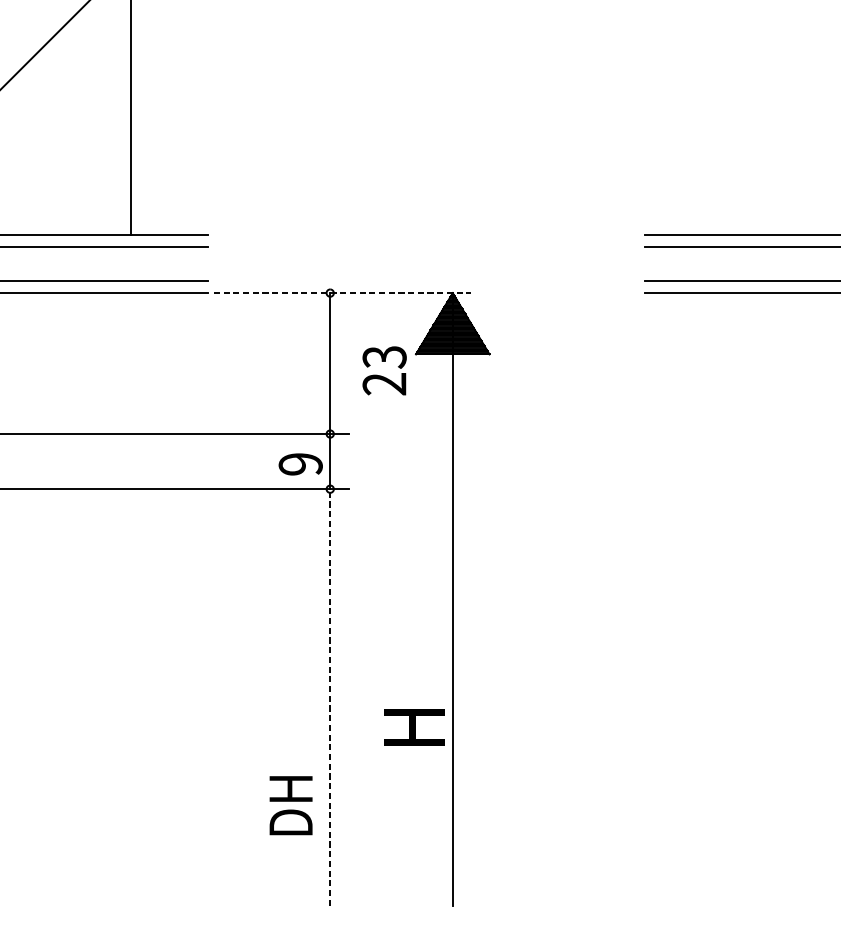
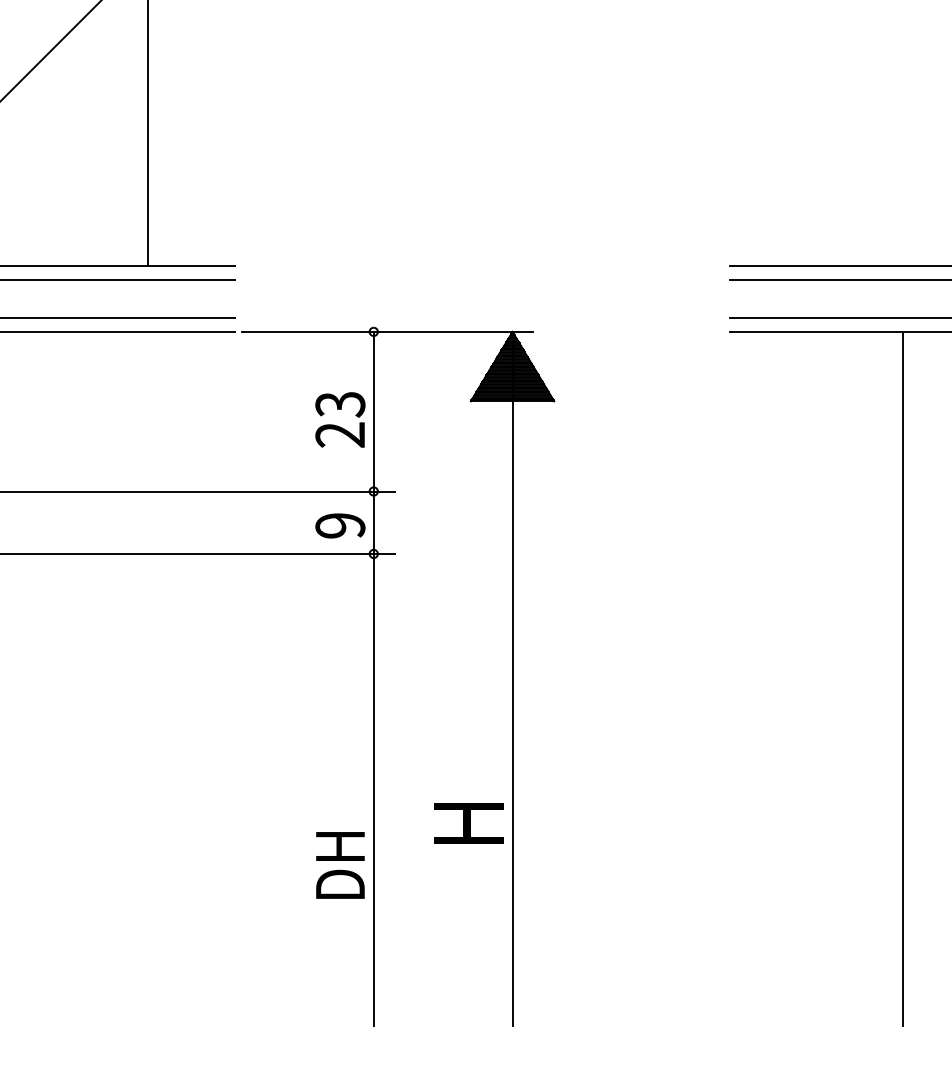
line: (342, 292) -> (387, 331), dashed -> solid
text: (384, 370) -> (340, 419), moved
line: (797, 599) -> (903, 678), added
line: (330, 697) -> (373, 789), dashed -> solid
text: (291, 805) -> (340, 865), moved

